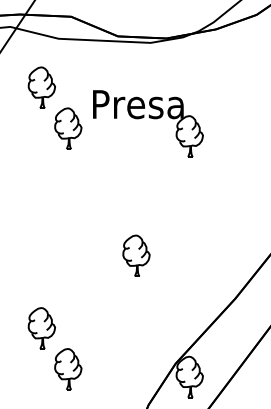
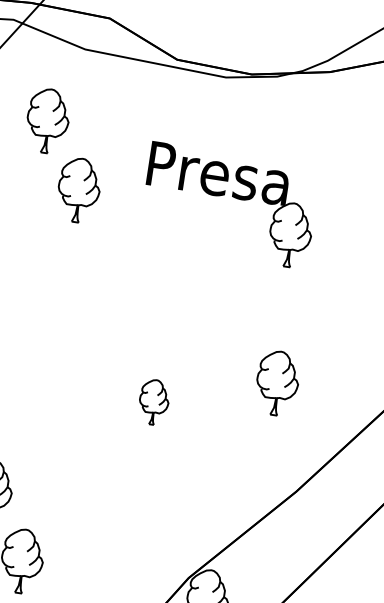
part: (148, 123) -> (229, 205), moved
part: (212, 231) -> (276, 382), added
part: (136, 255) -> (154, 401), size x0.7

